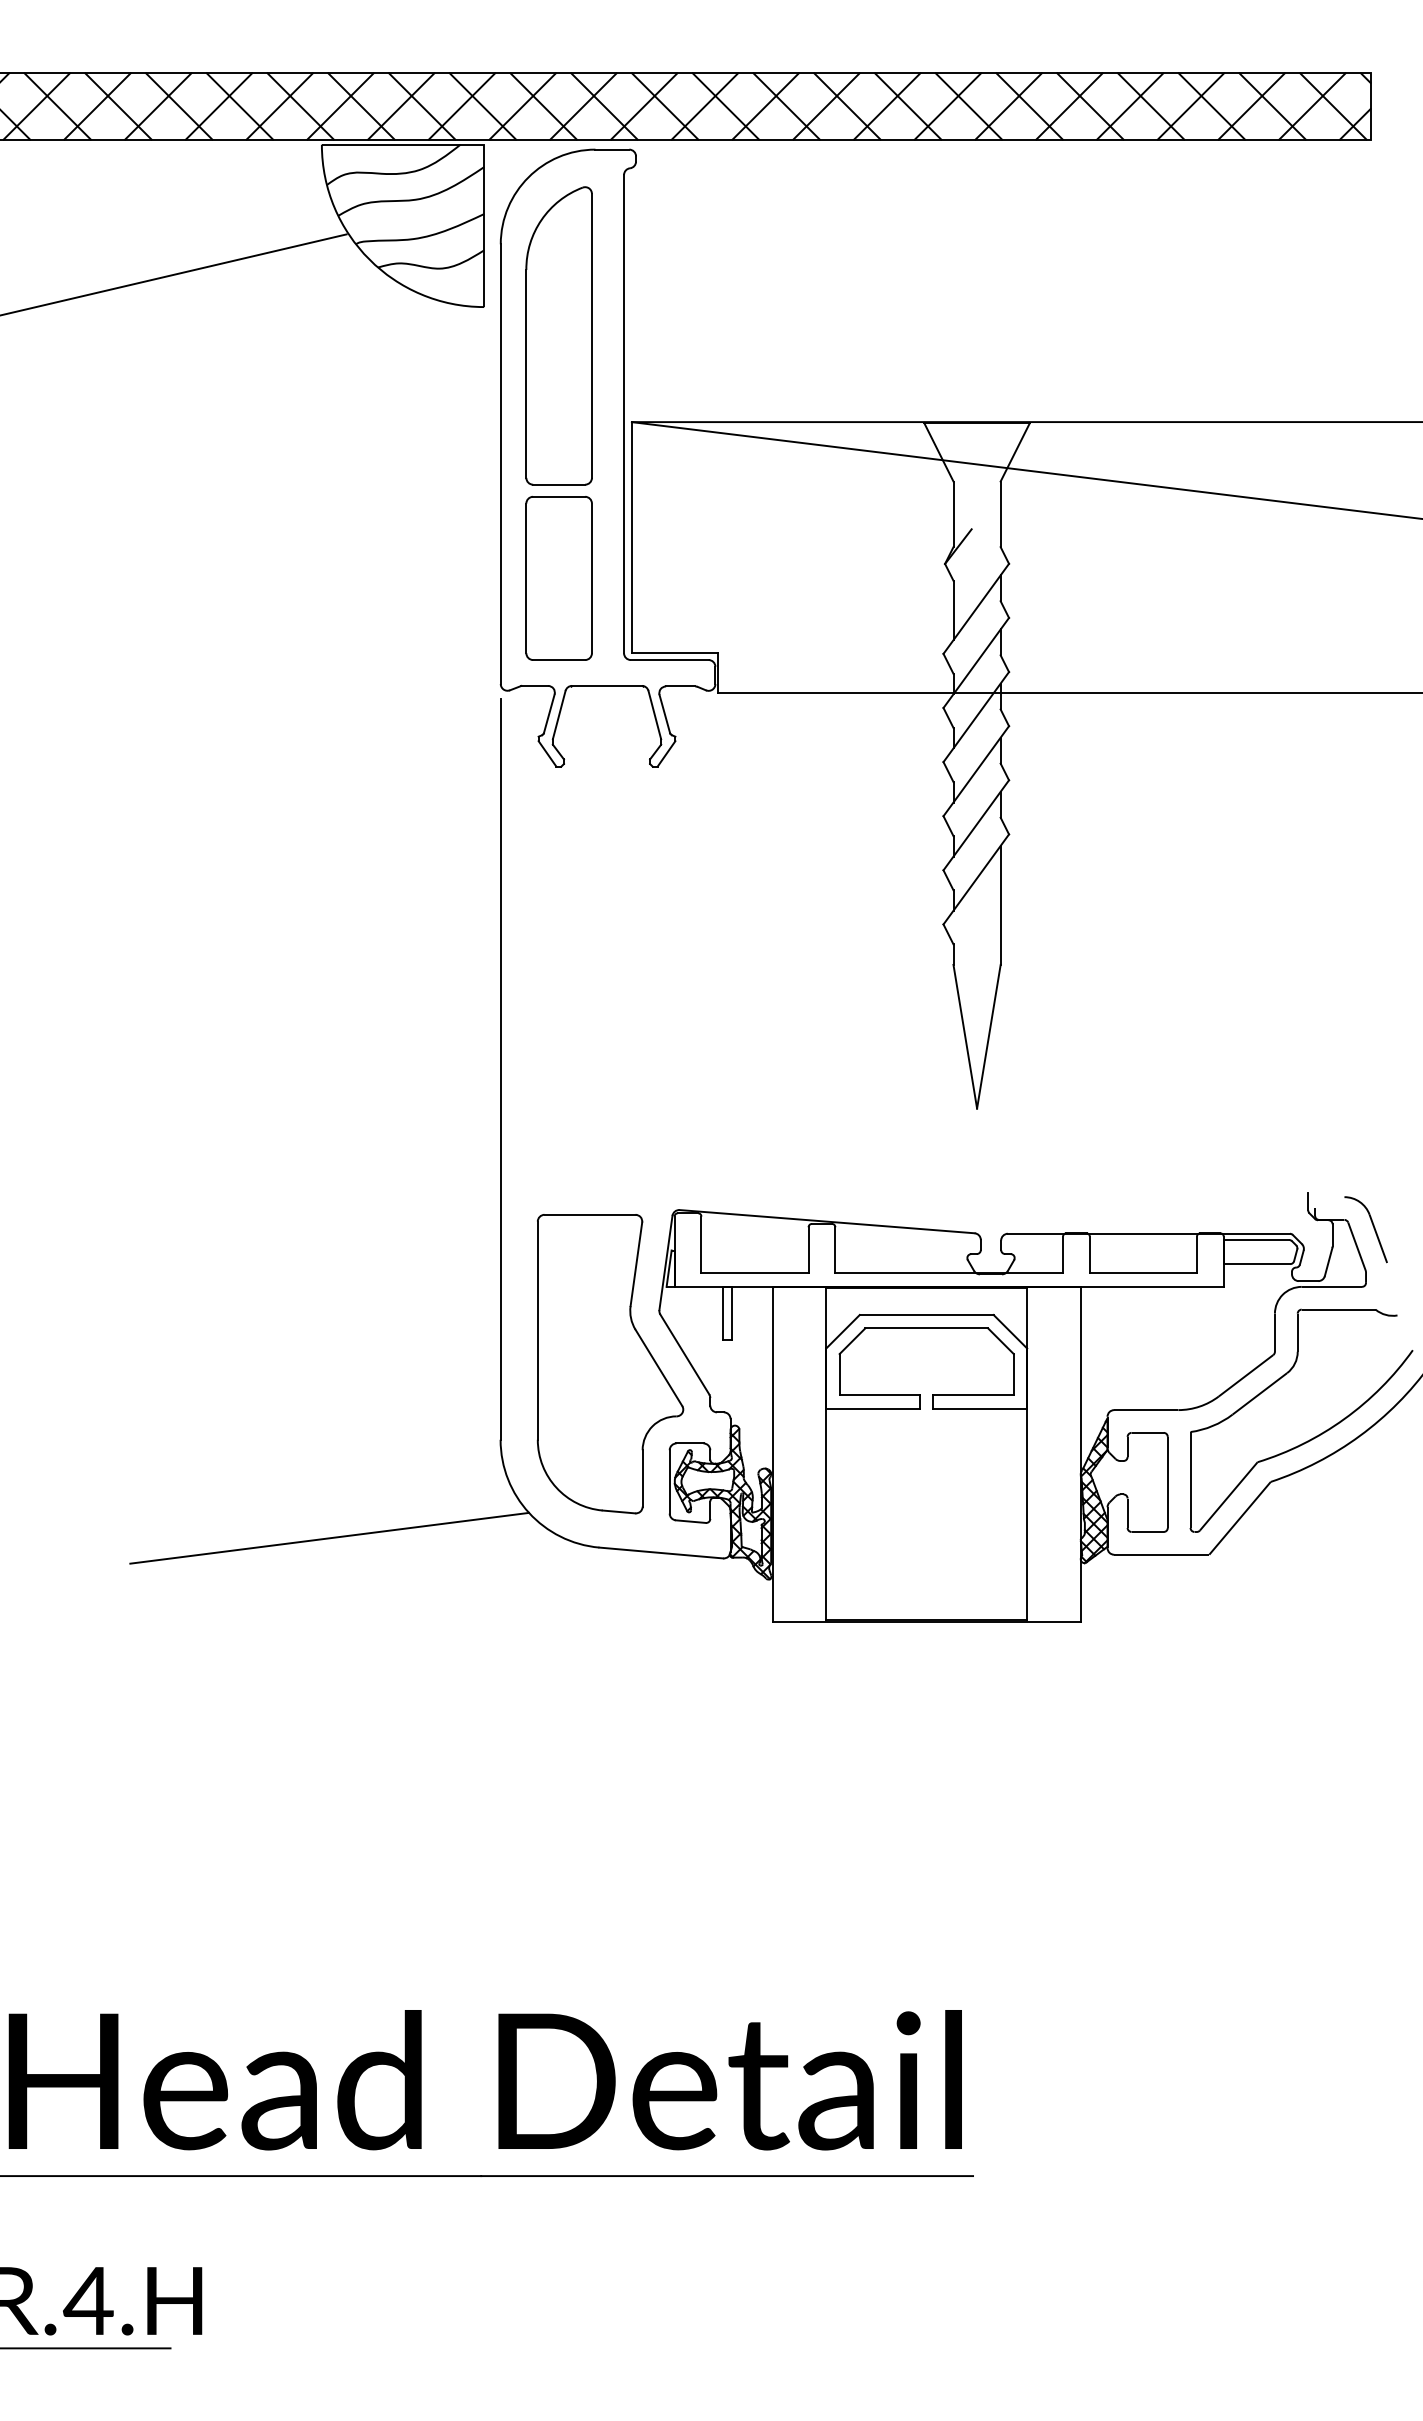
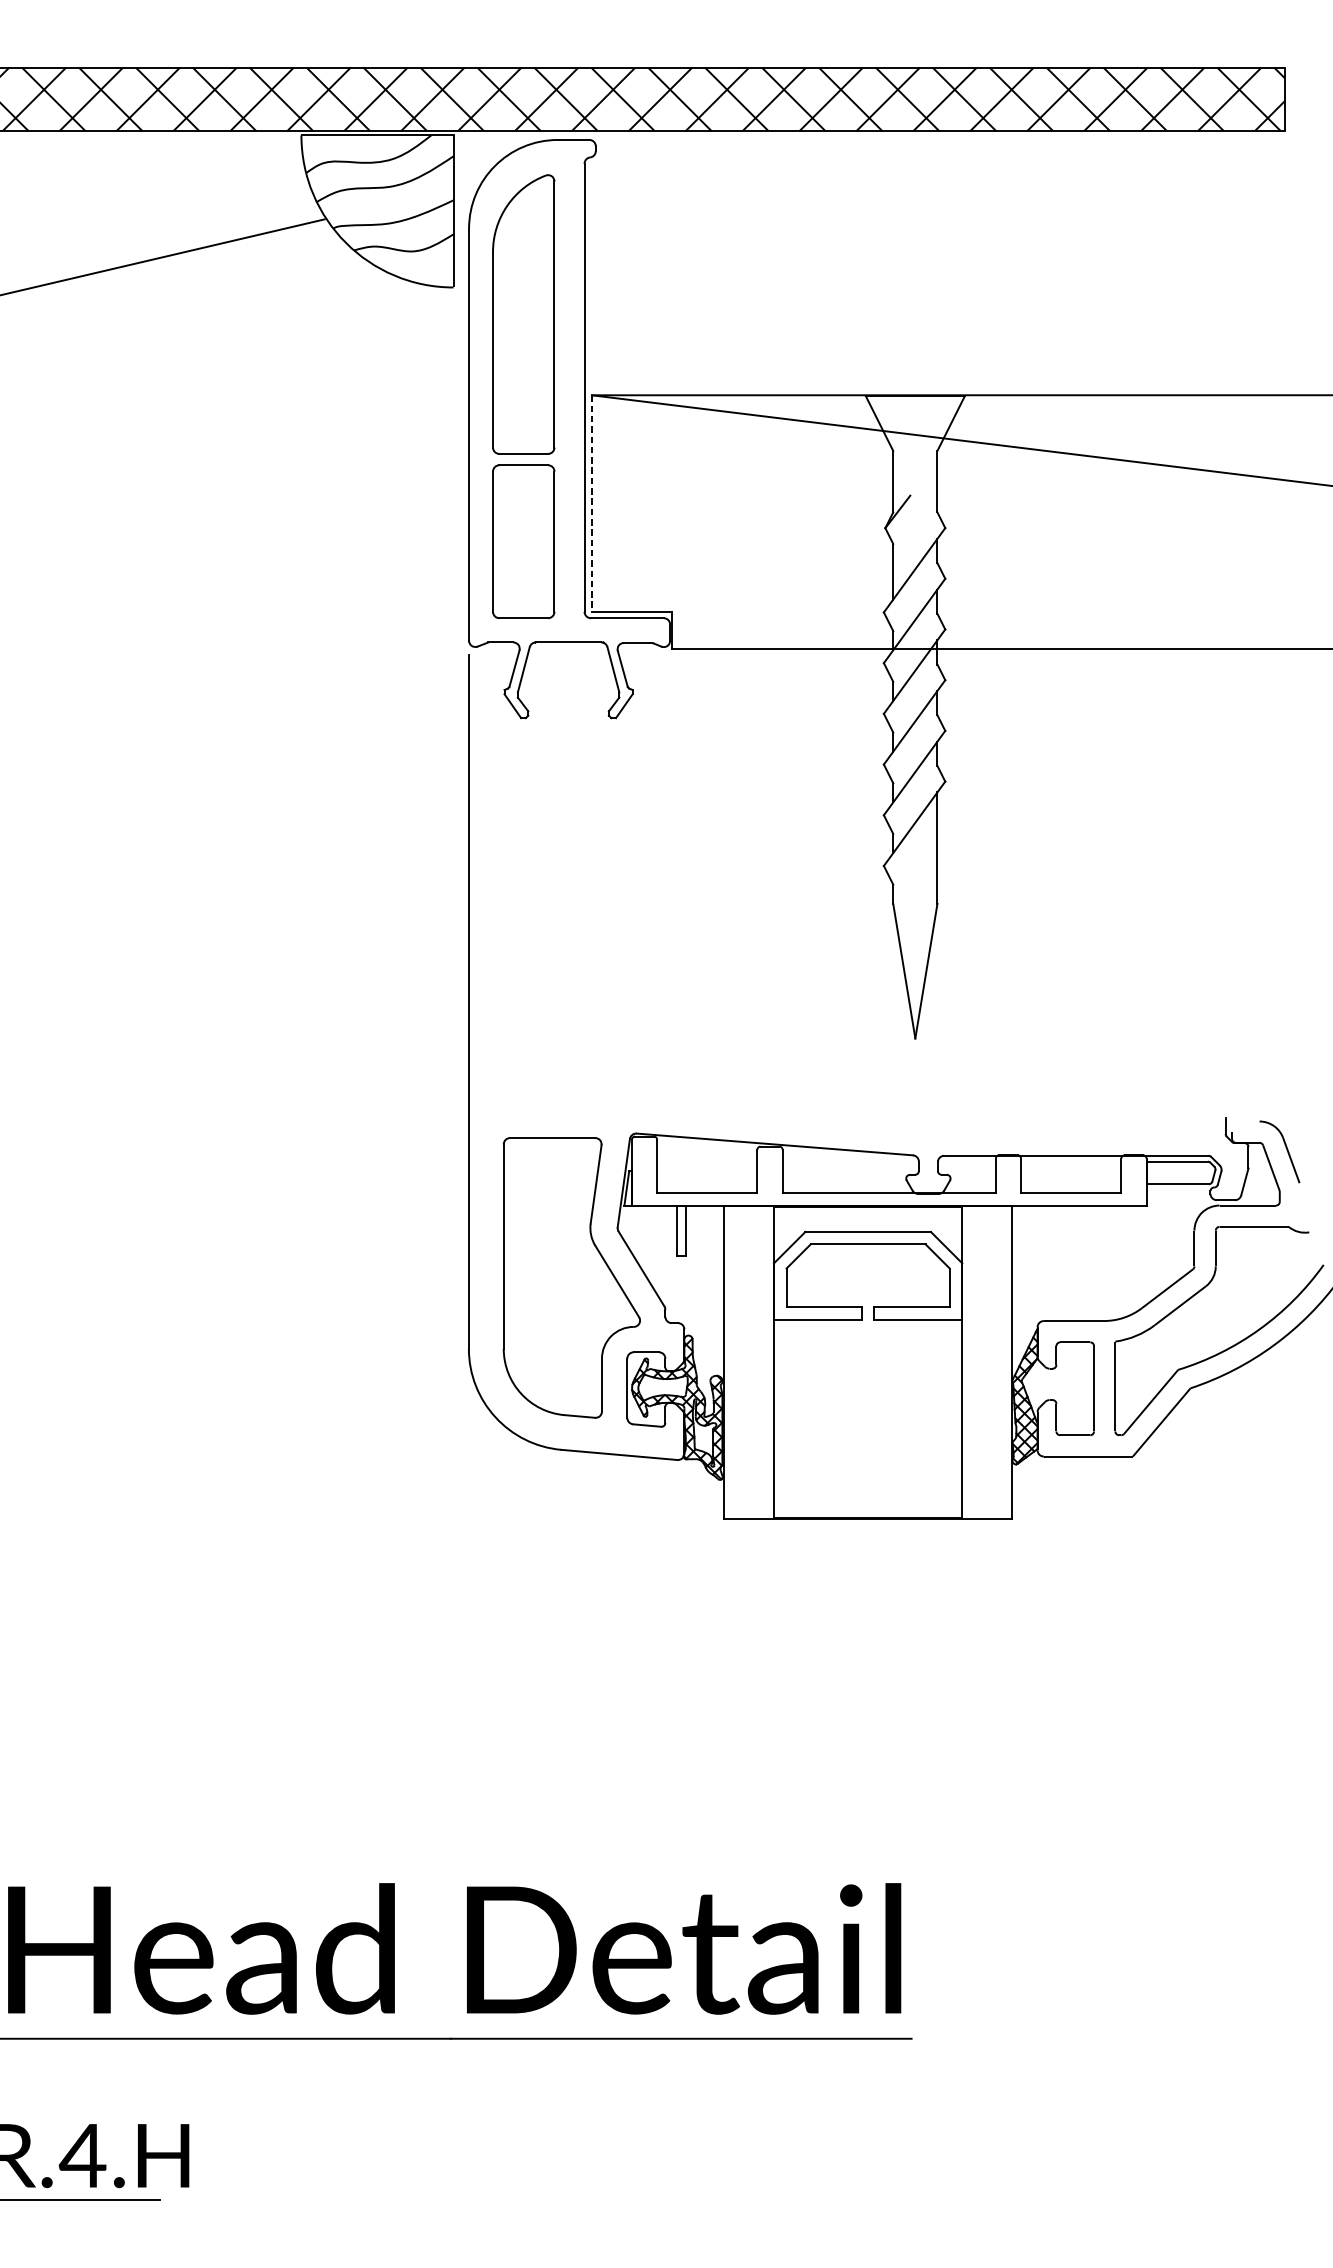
line: (631, 538) -> (591, 504), solid -> dashed
line: (329, 1537) -> (308, 1440), removed

